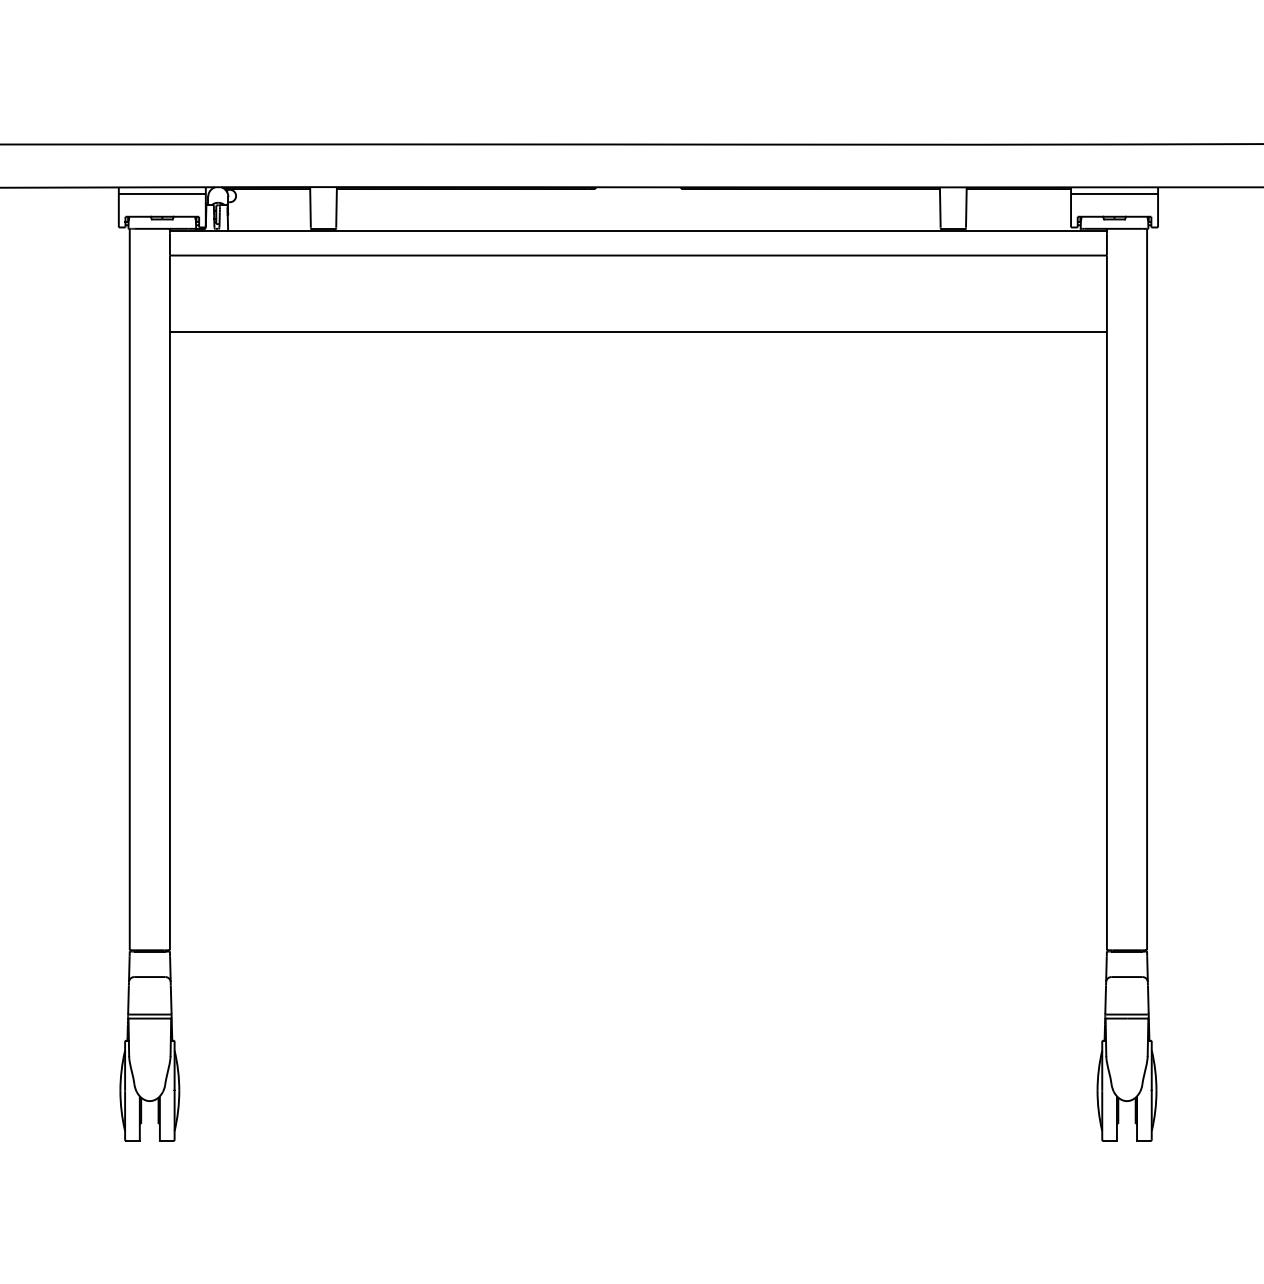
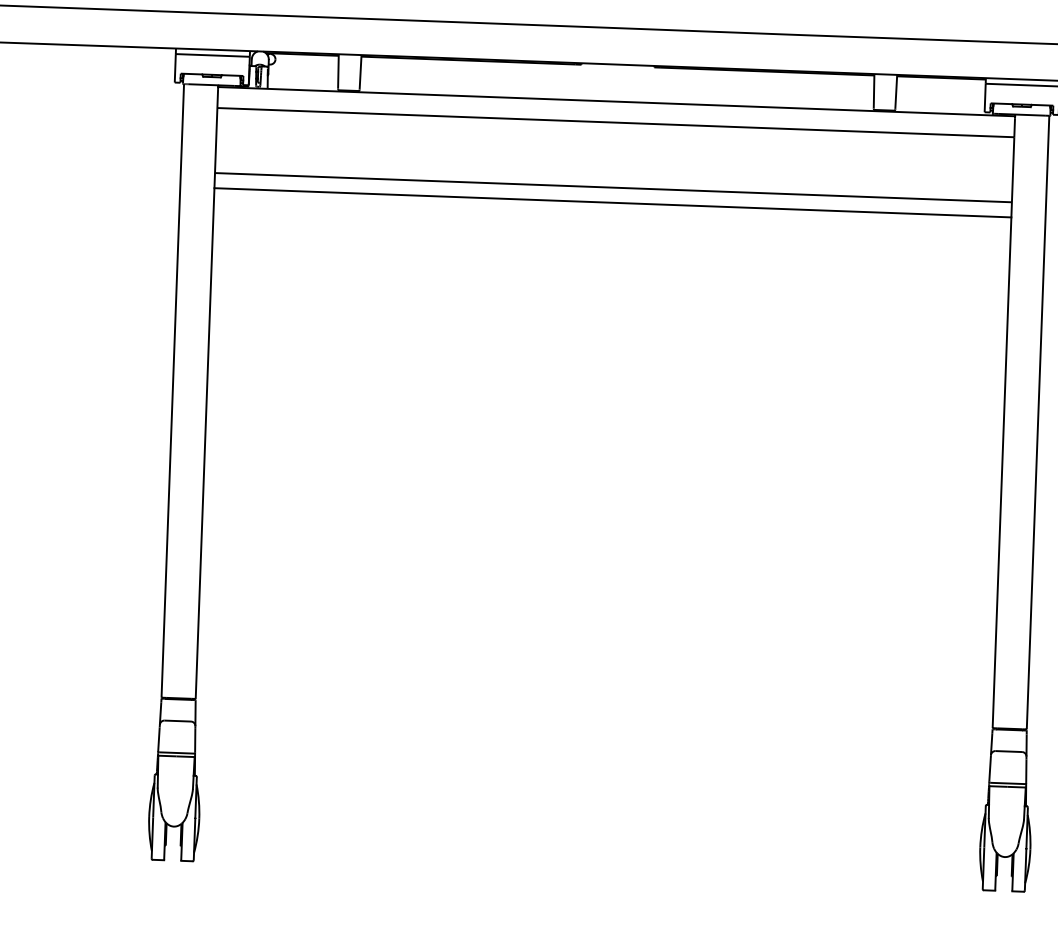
line: (637, 349) -> (612, 202), added

